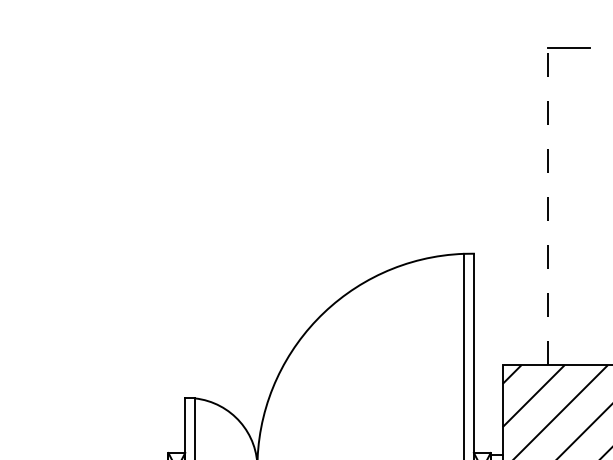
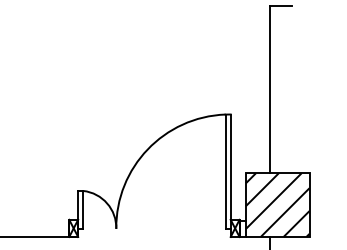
line: (547, 206) -> (269, 89), dashed -> solid

